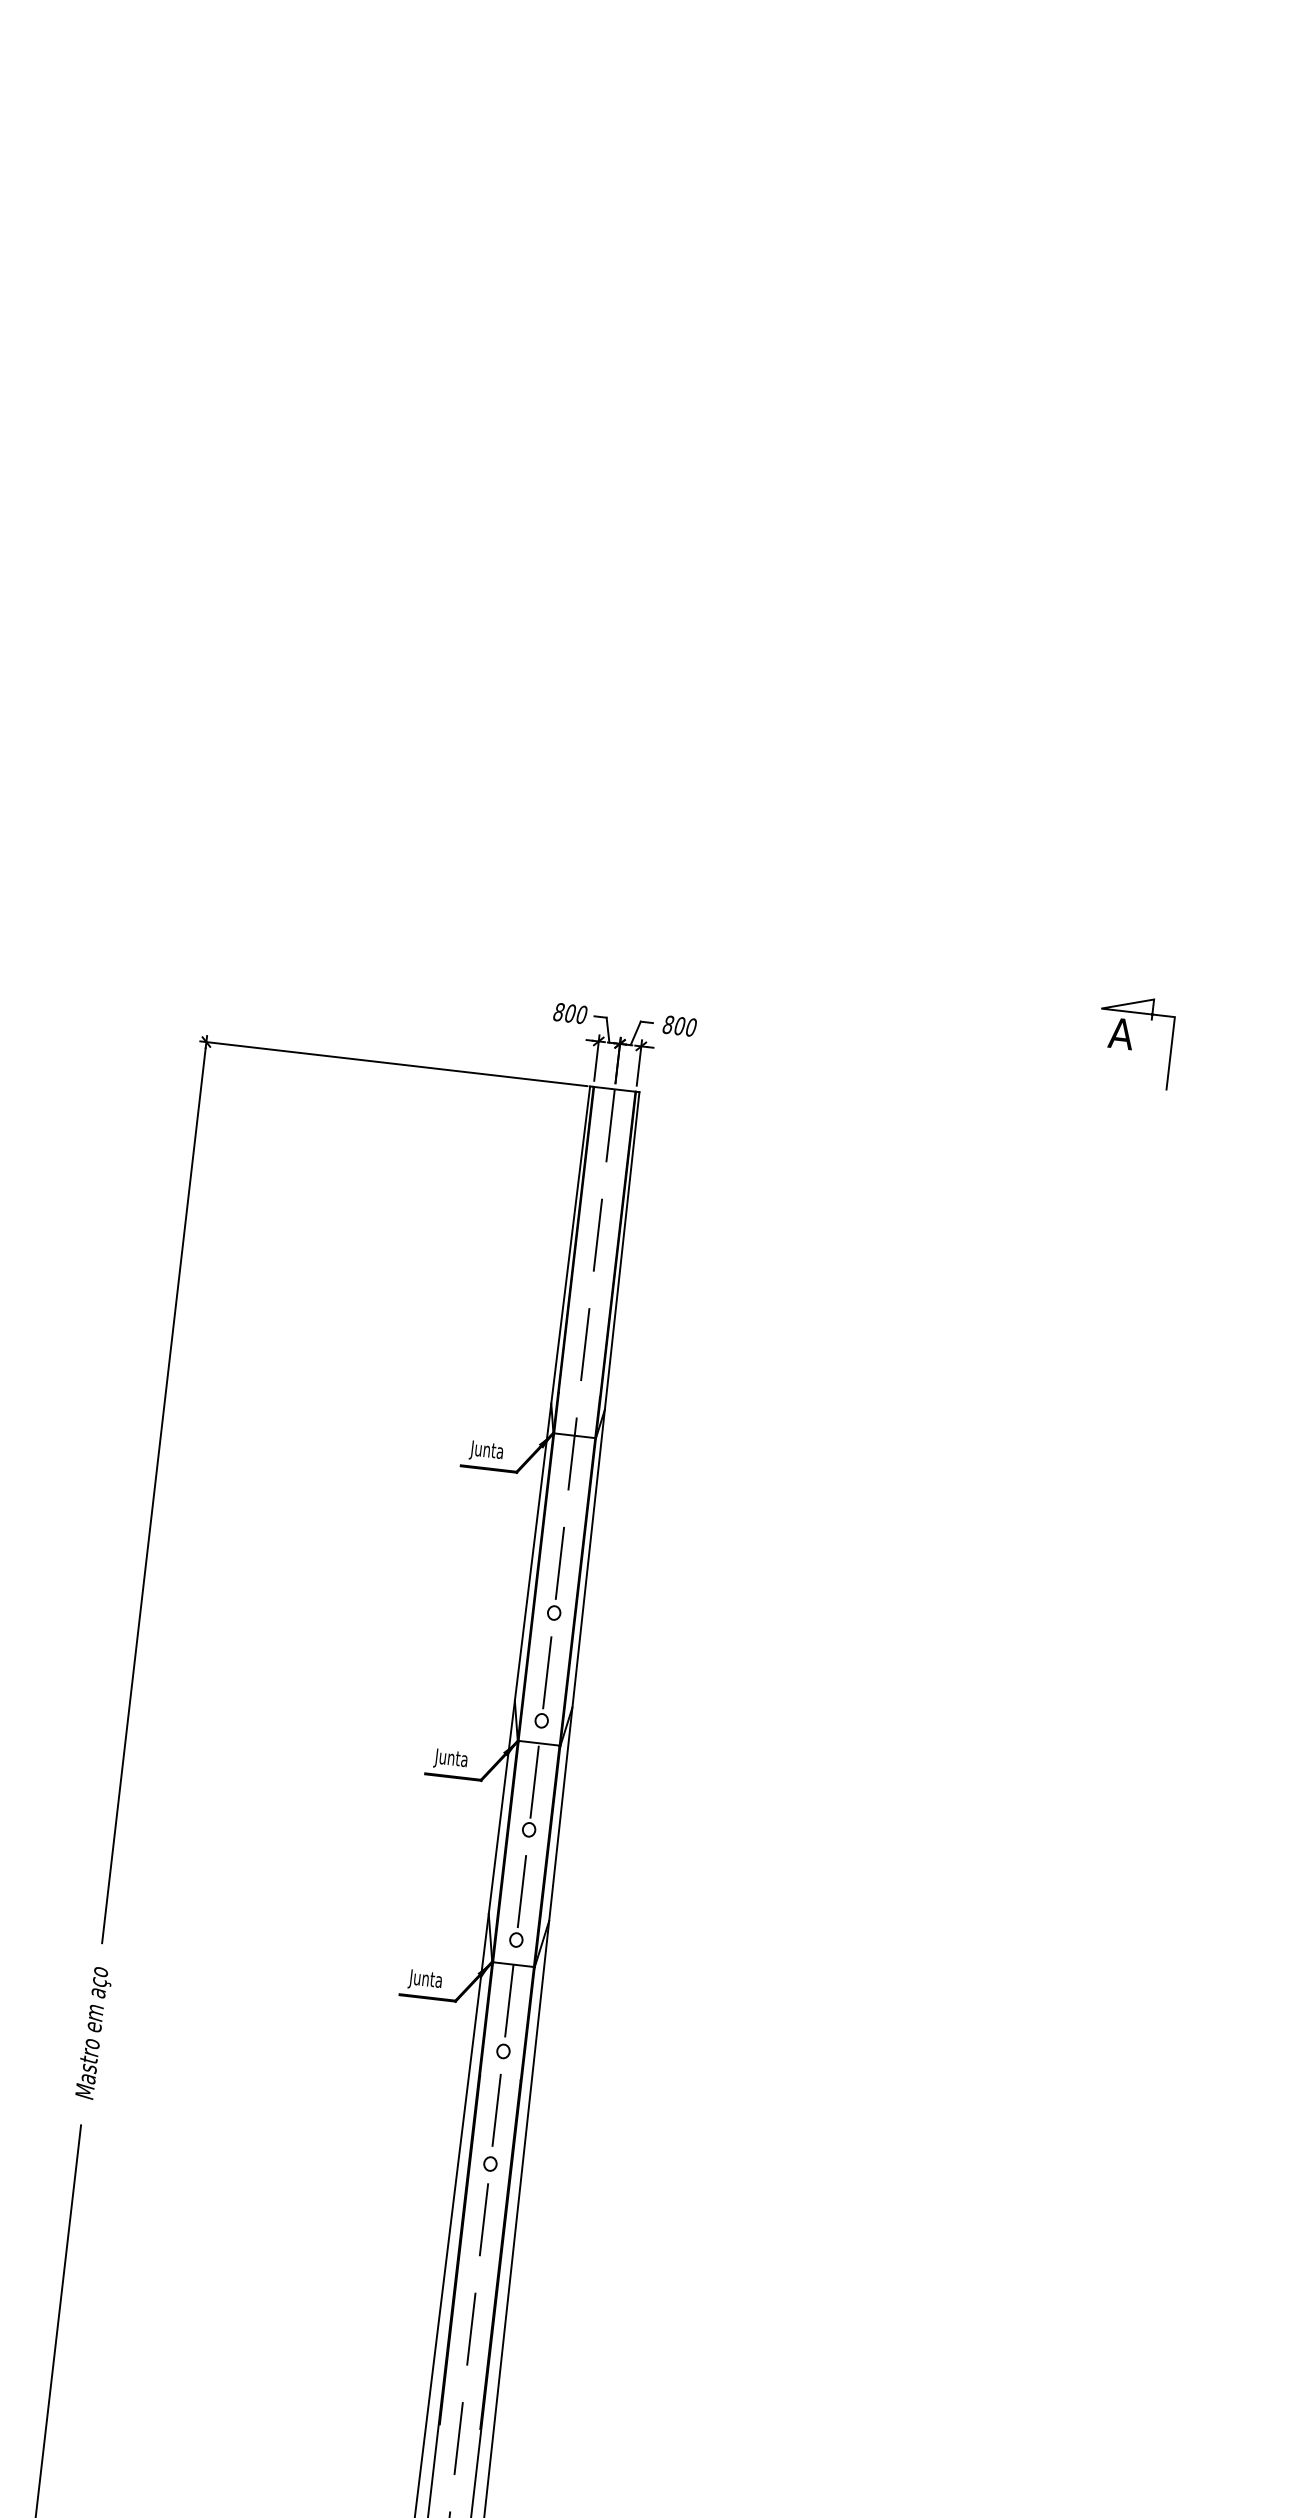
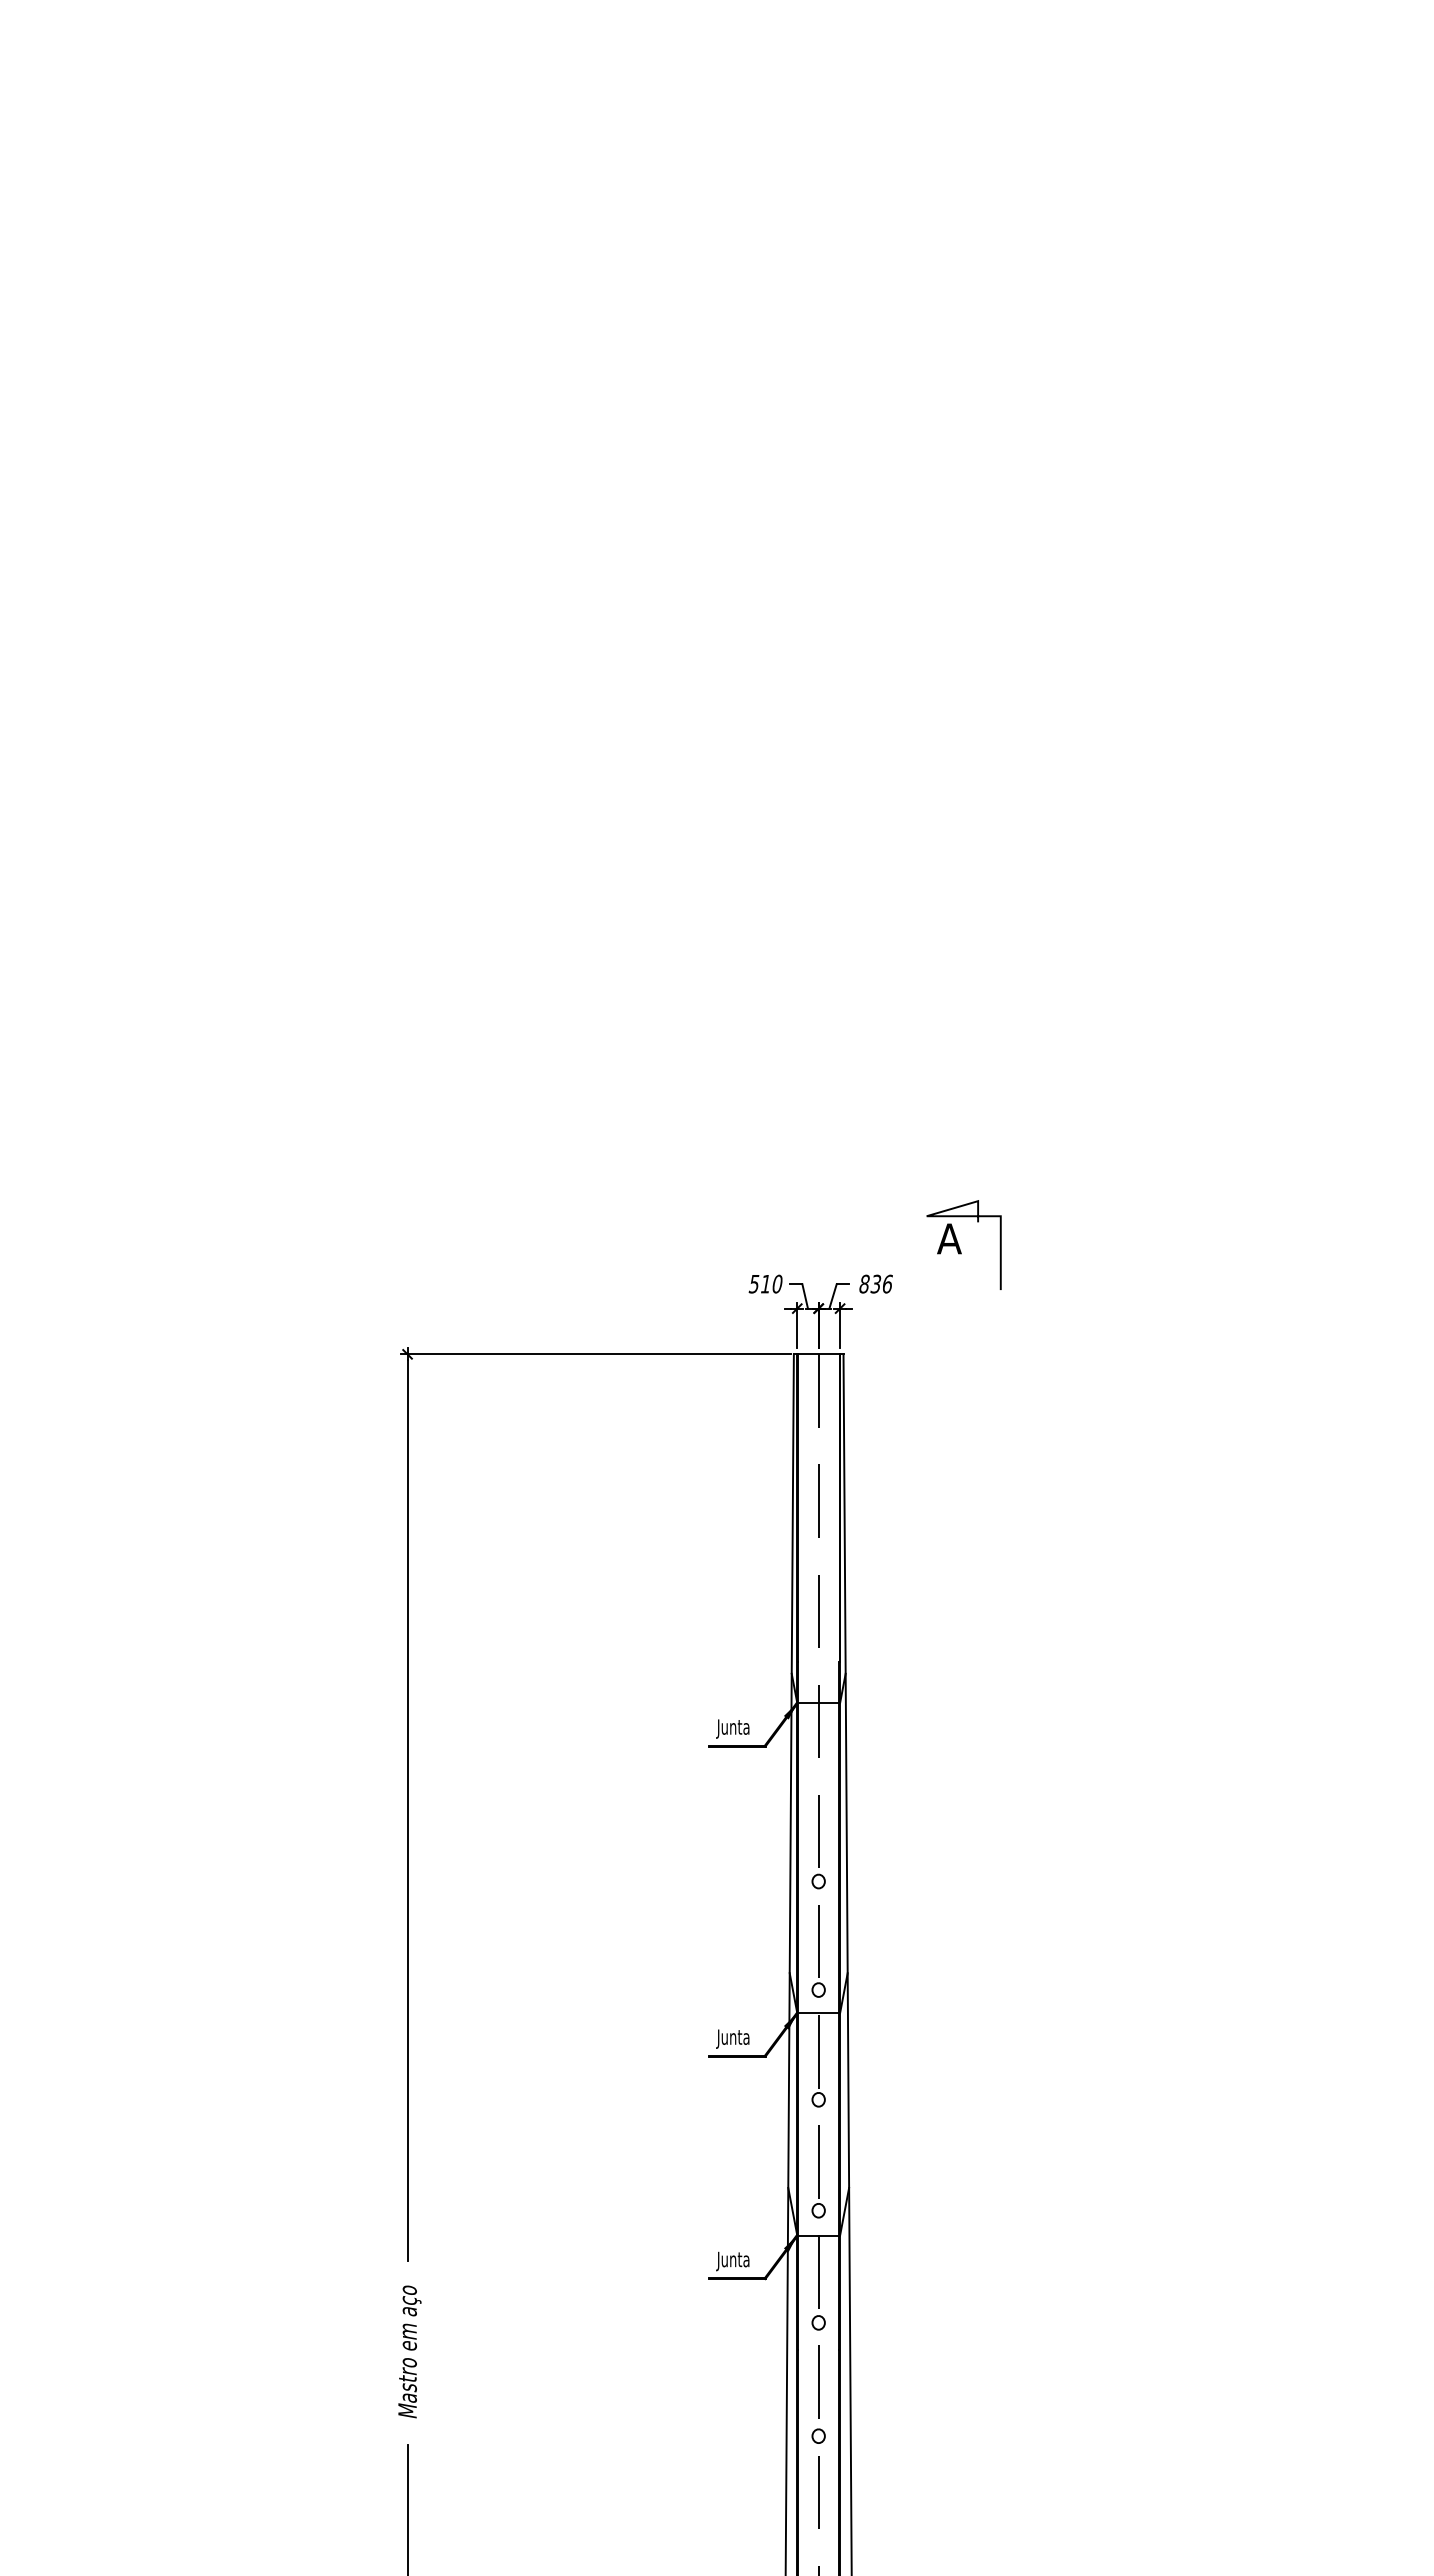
text: (564, 1012) -> (759, 1283), 800 -> 510
text: (685, 1026) -> (881, 1283), 800 -> 836
part: (1134, 1040) -> (963, 1244), moved

